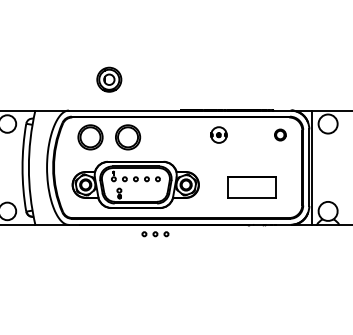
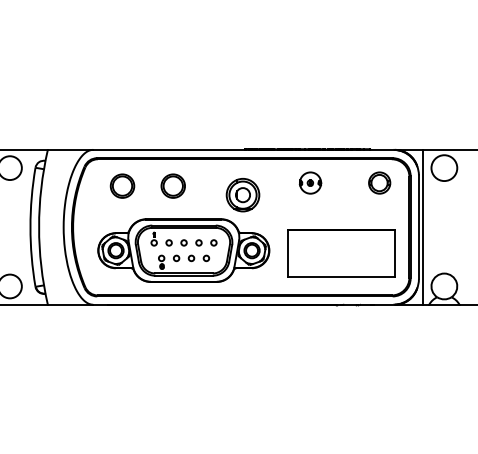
part: (108, 80) -> (242, 195), moved
part: (218, 134) -> (310, 182), moved
part: (280, 134) -> (379, 182), size x1.43
part: (90, 136) -> (122, 185), size x0.71
part: (127, 136) -> (172, 185), size x0.71
part: (252, 187) -> (341, 253), size x1.67
part: (155, 234) -> (191, 258), moved

